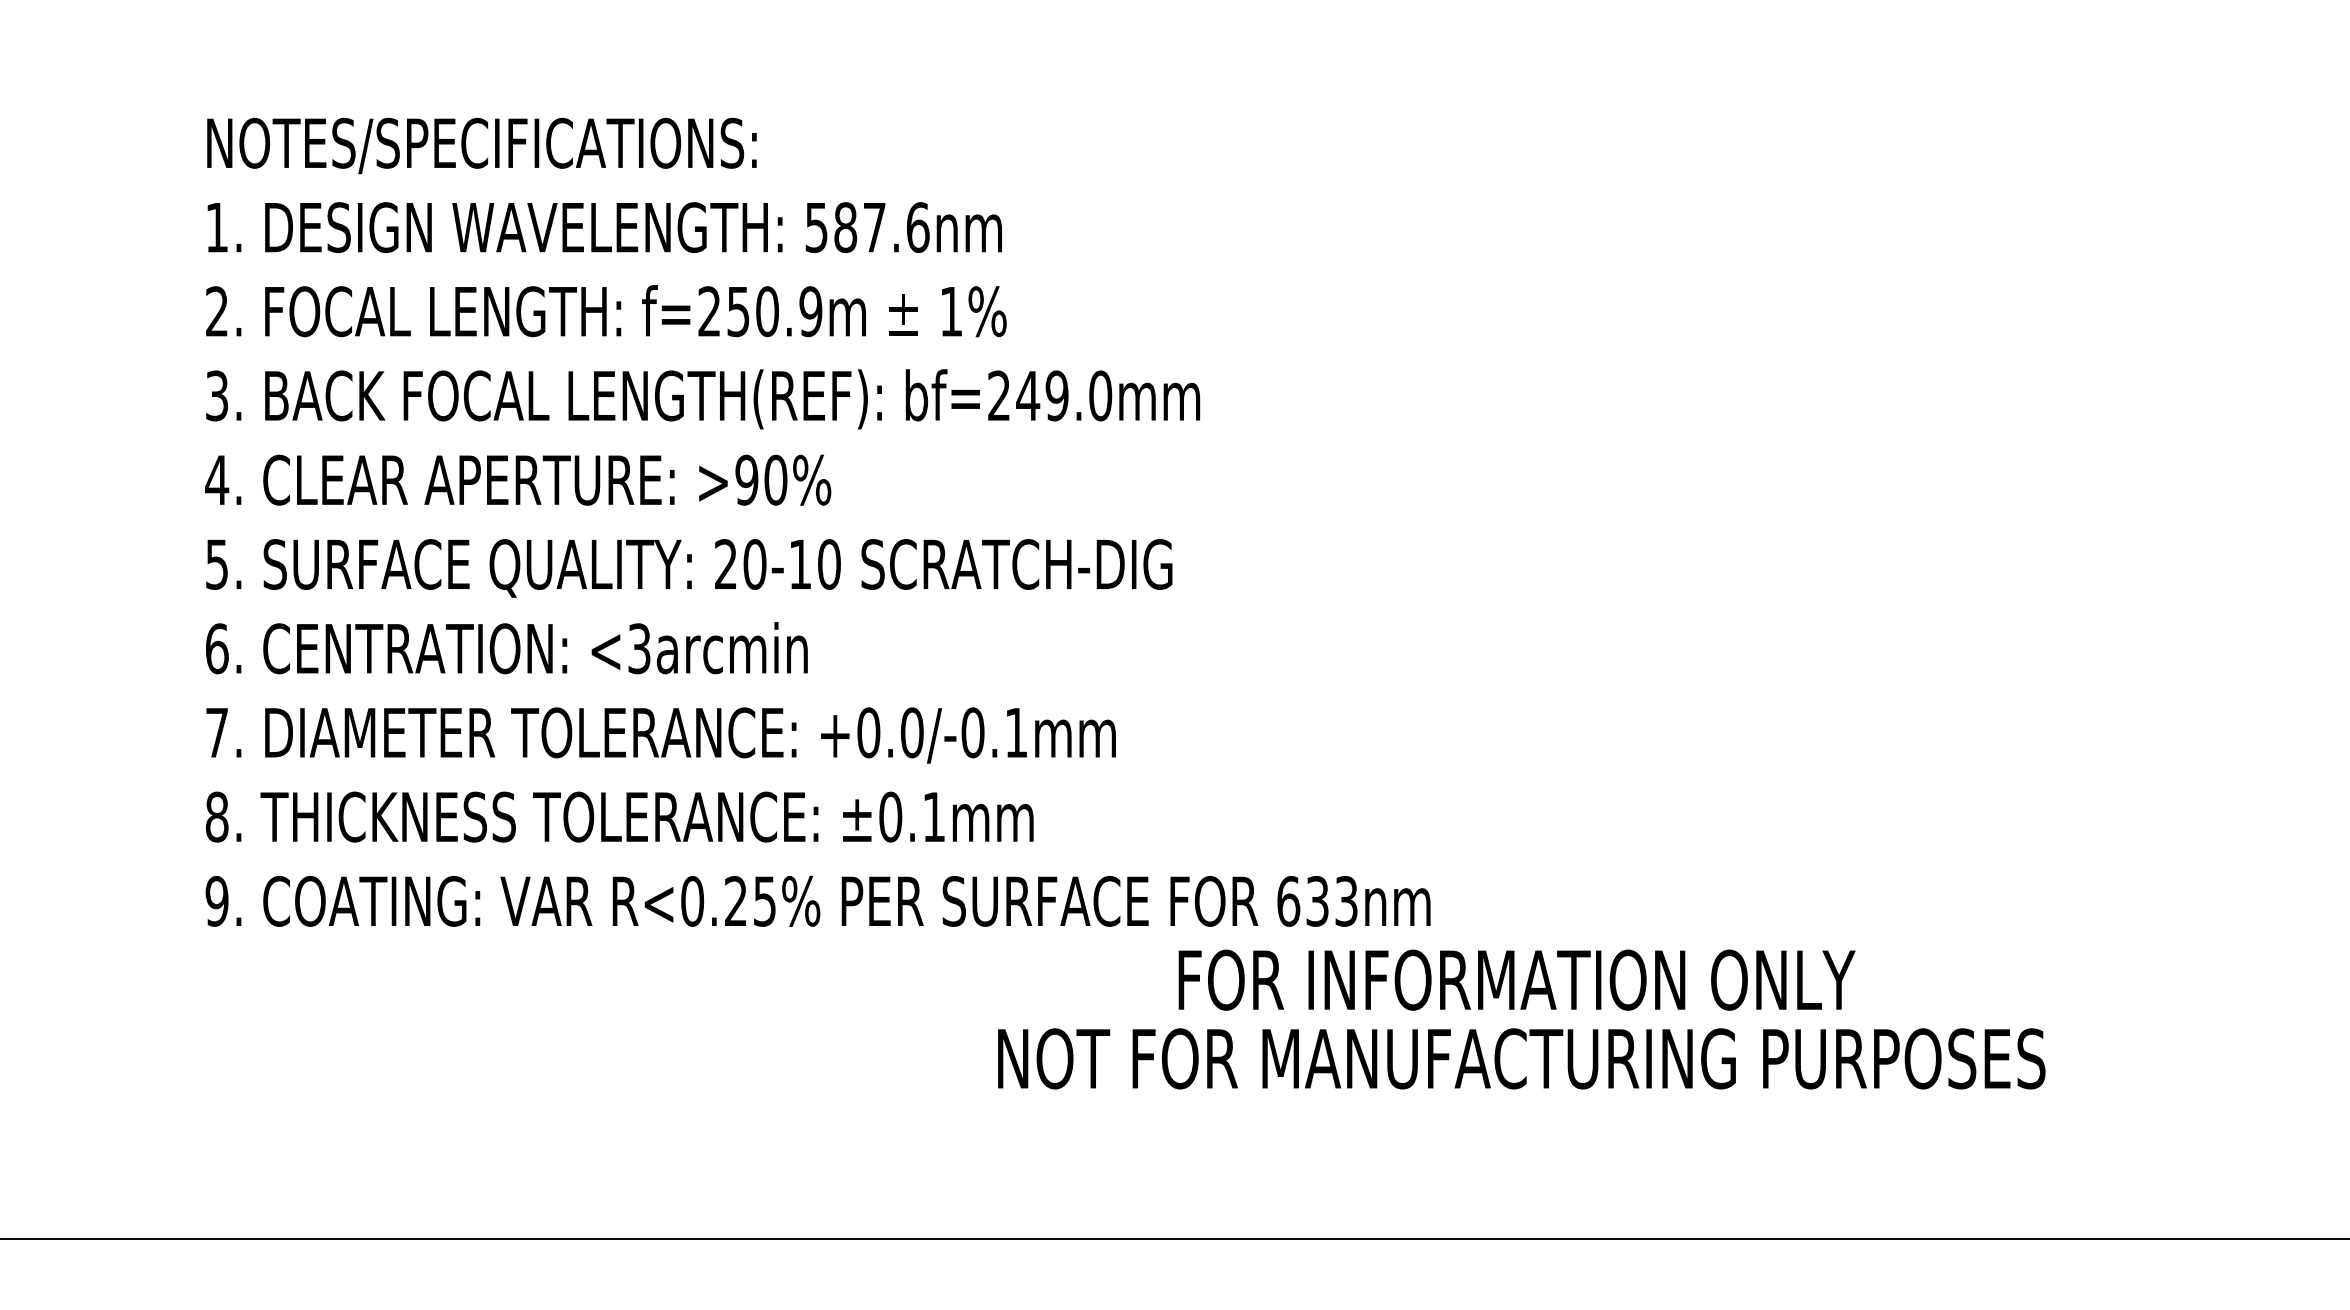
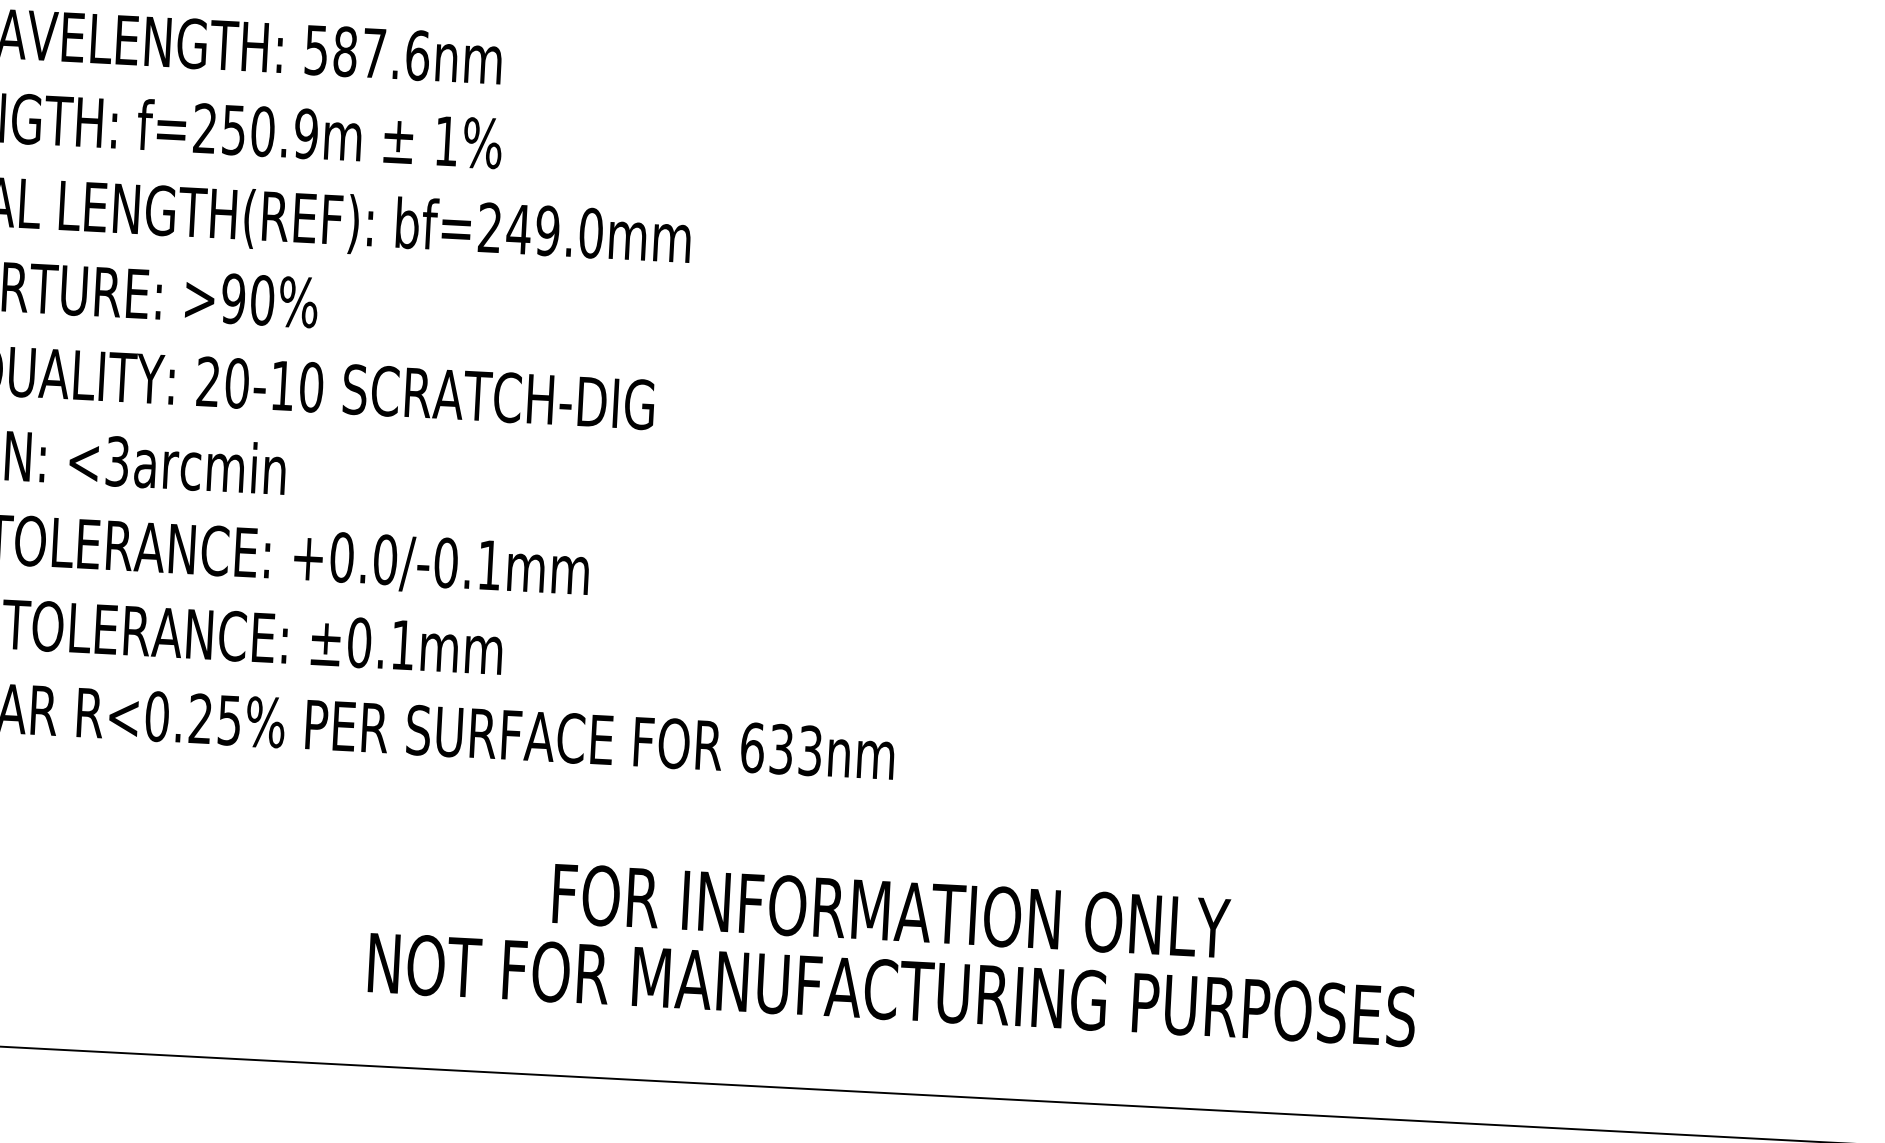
text: (1521, 1019) -> (893, 950), moved

